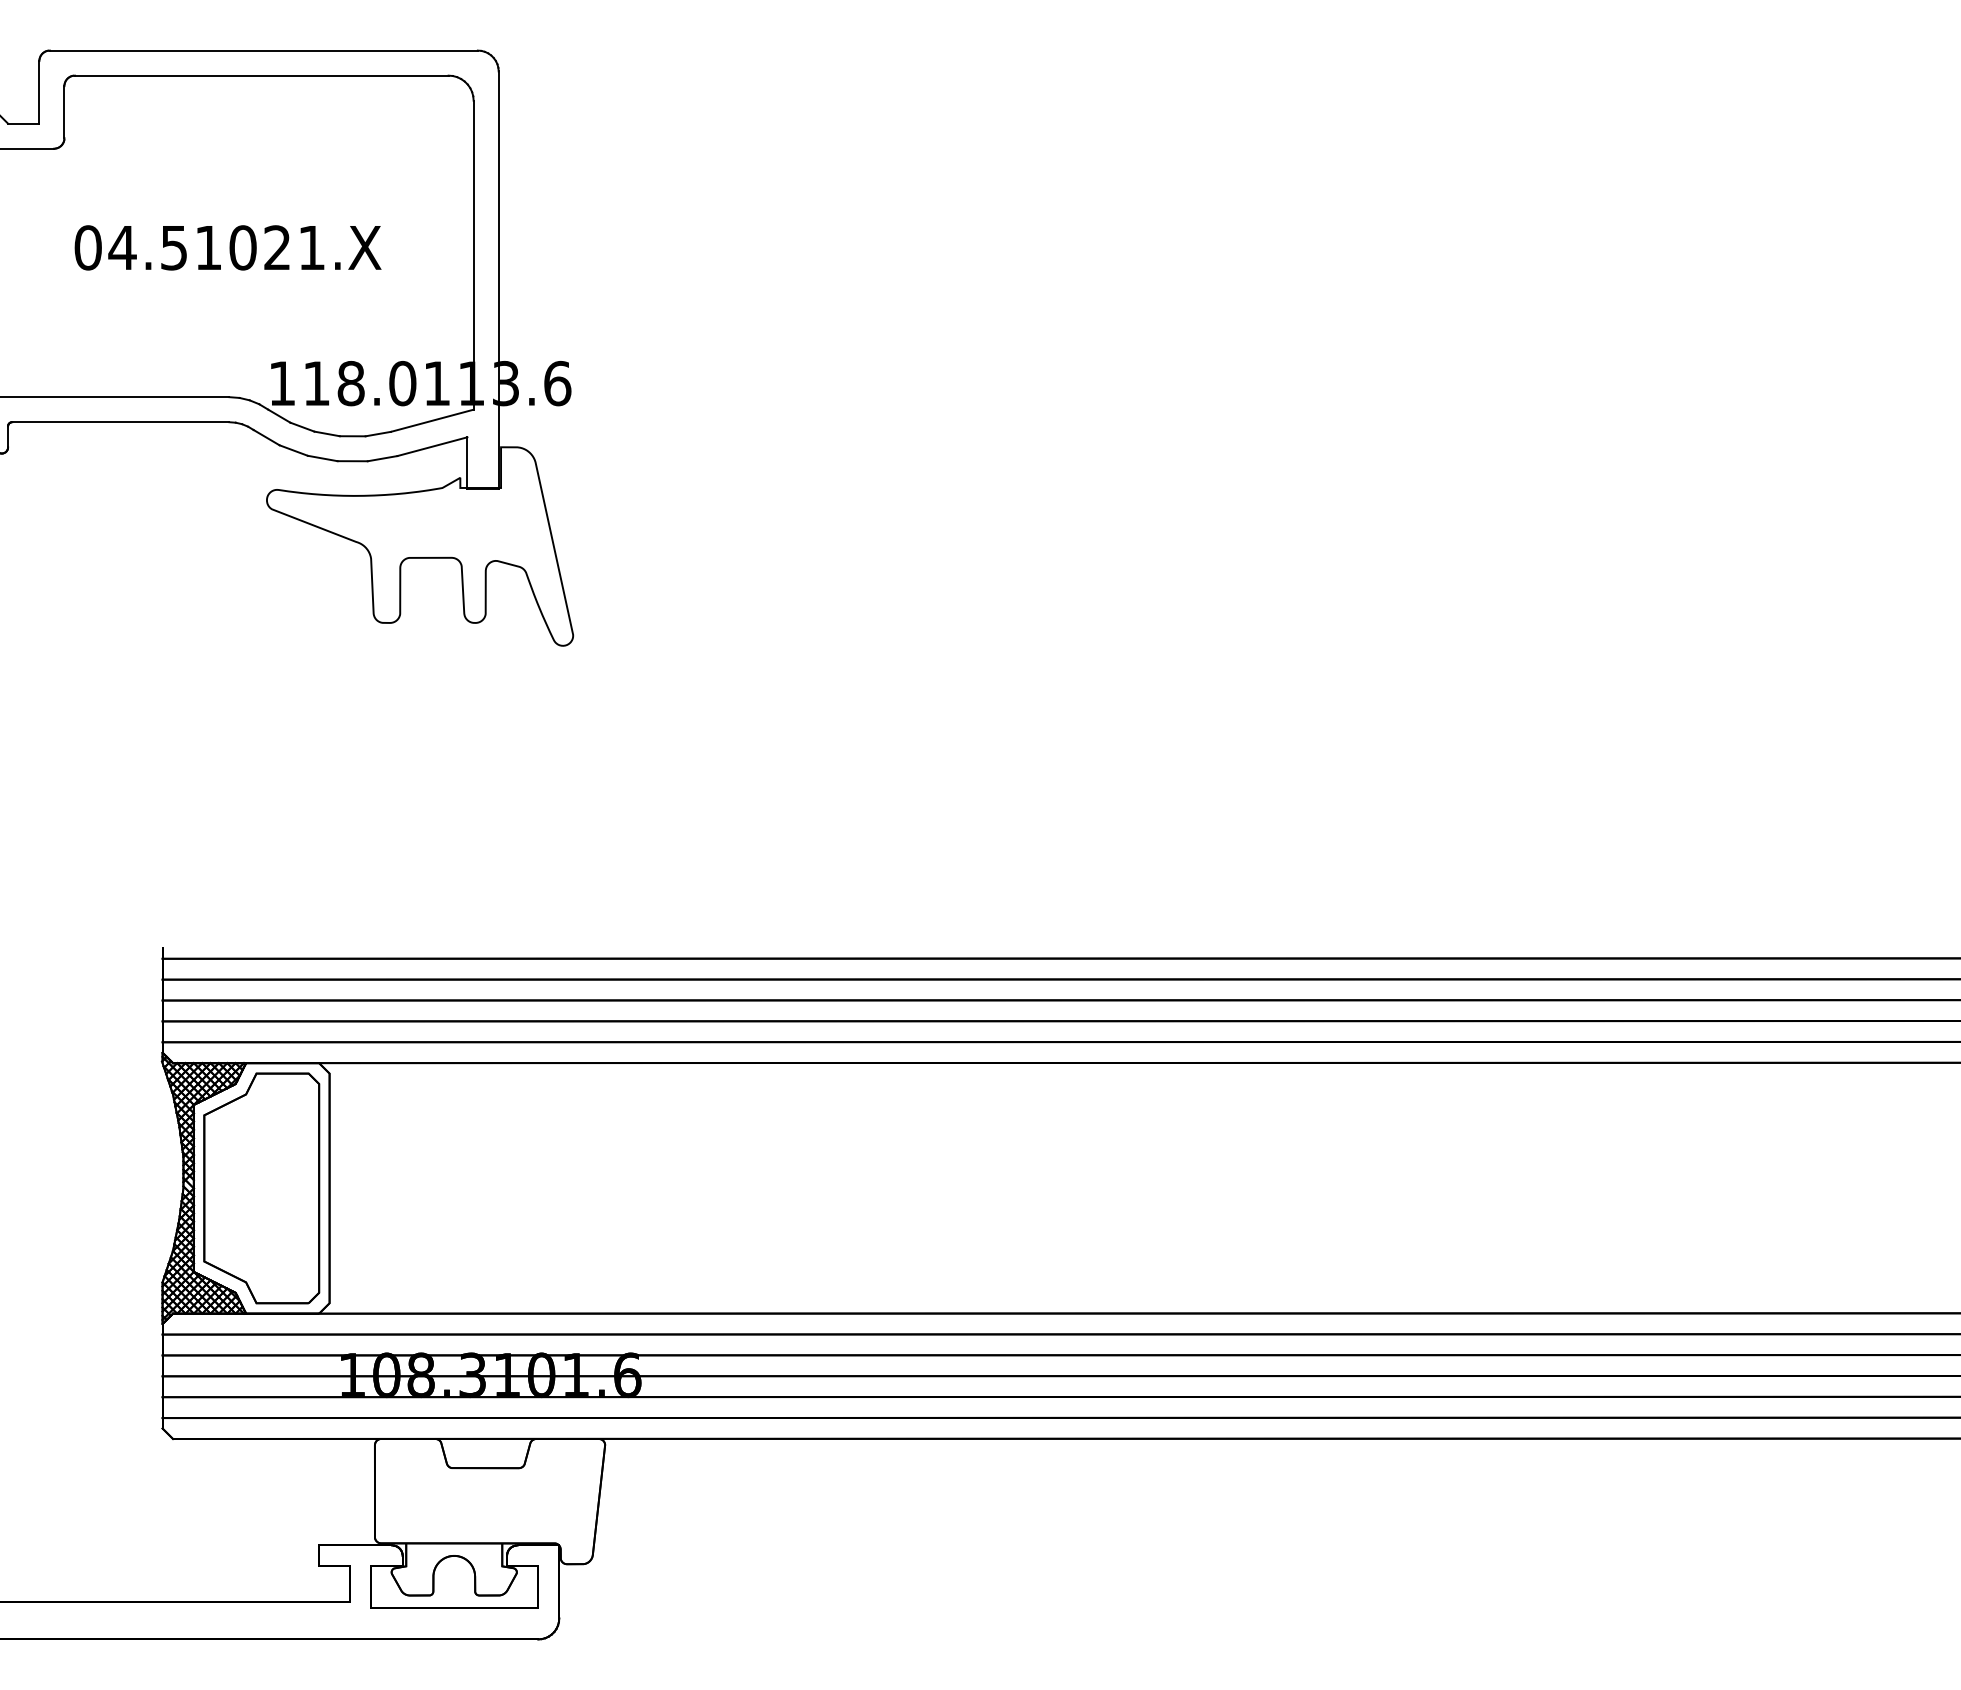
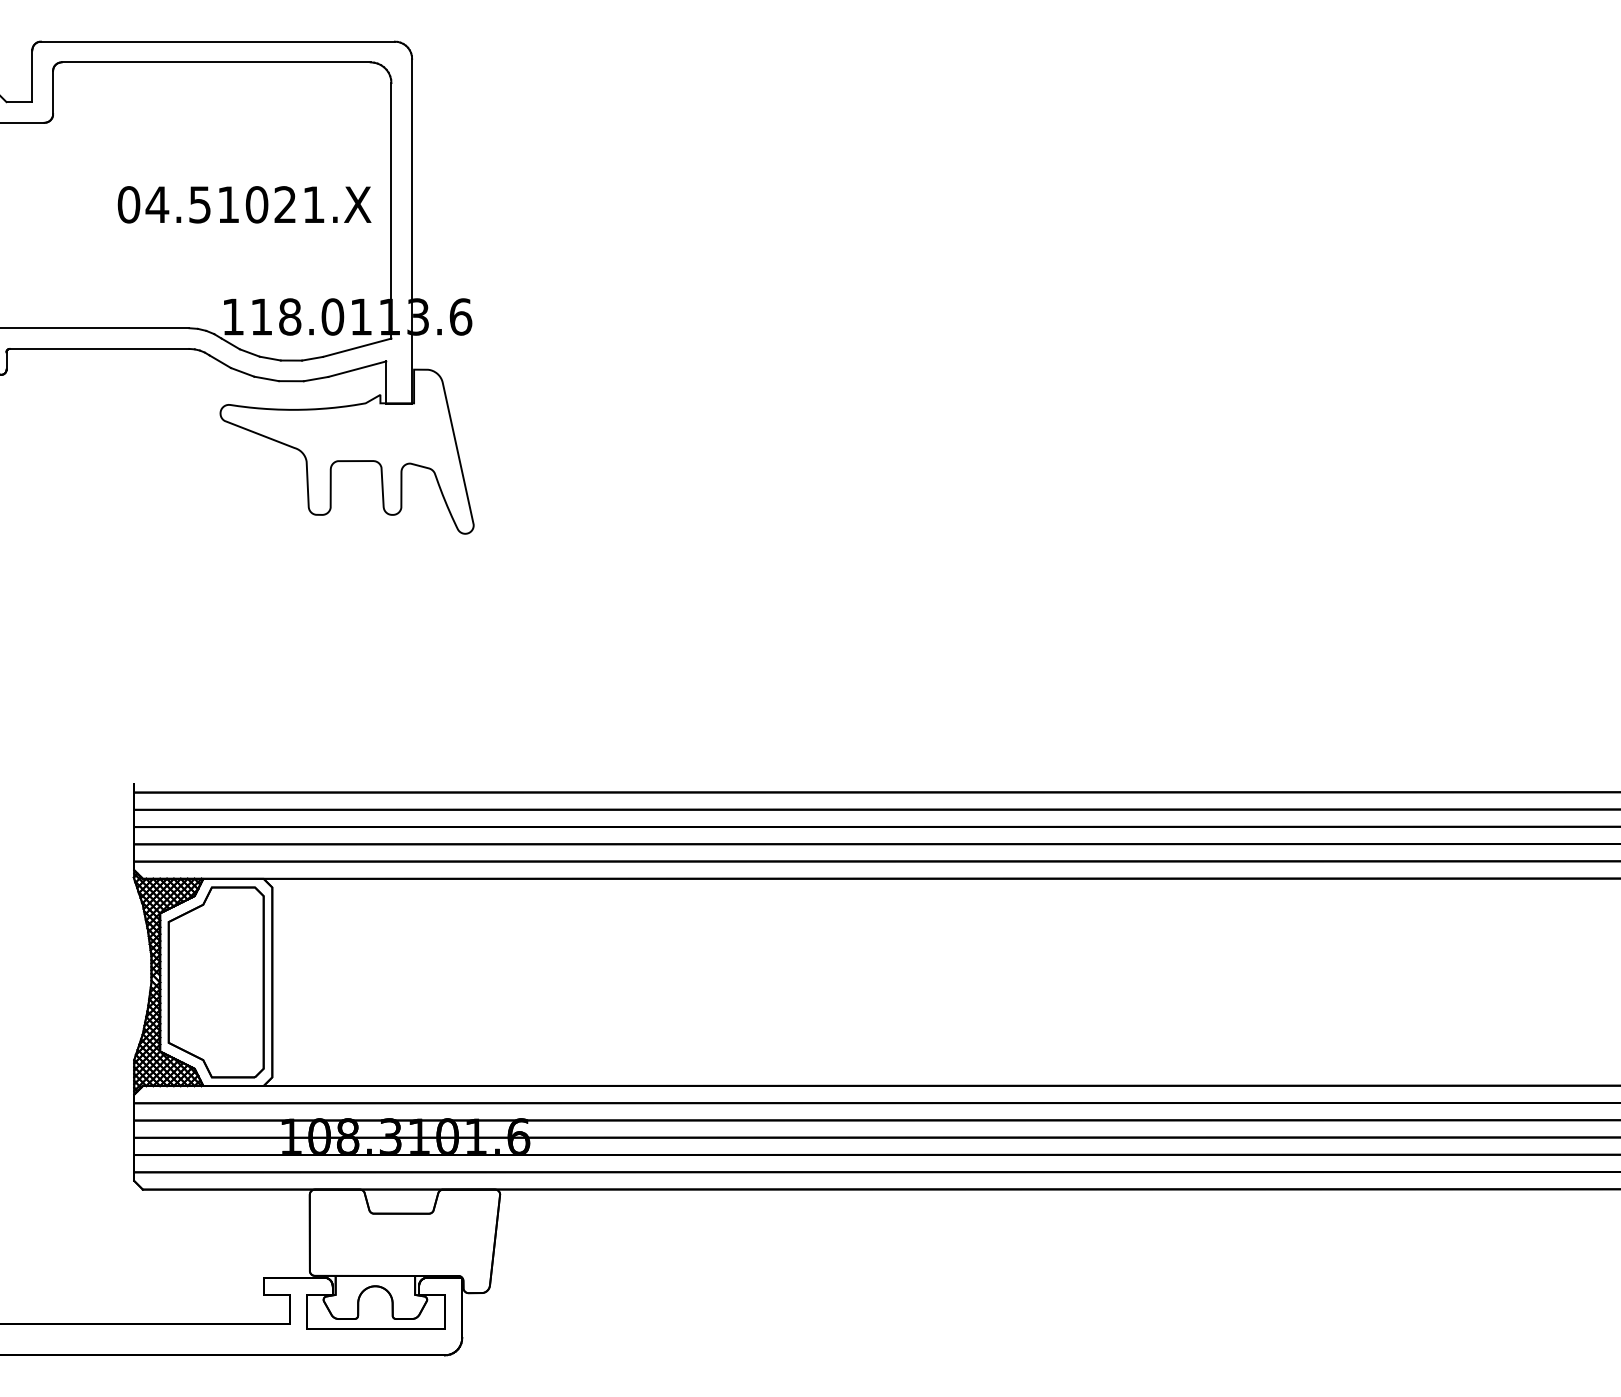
text: (227, 247) -> (244, 204), moved

